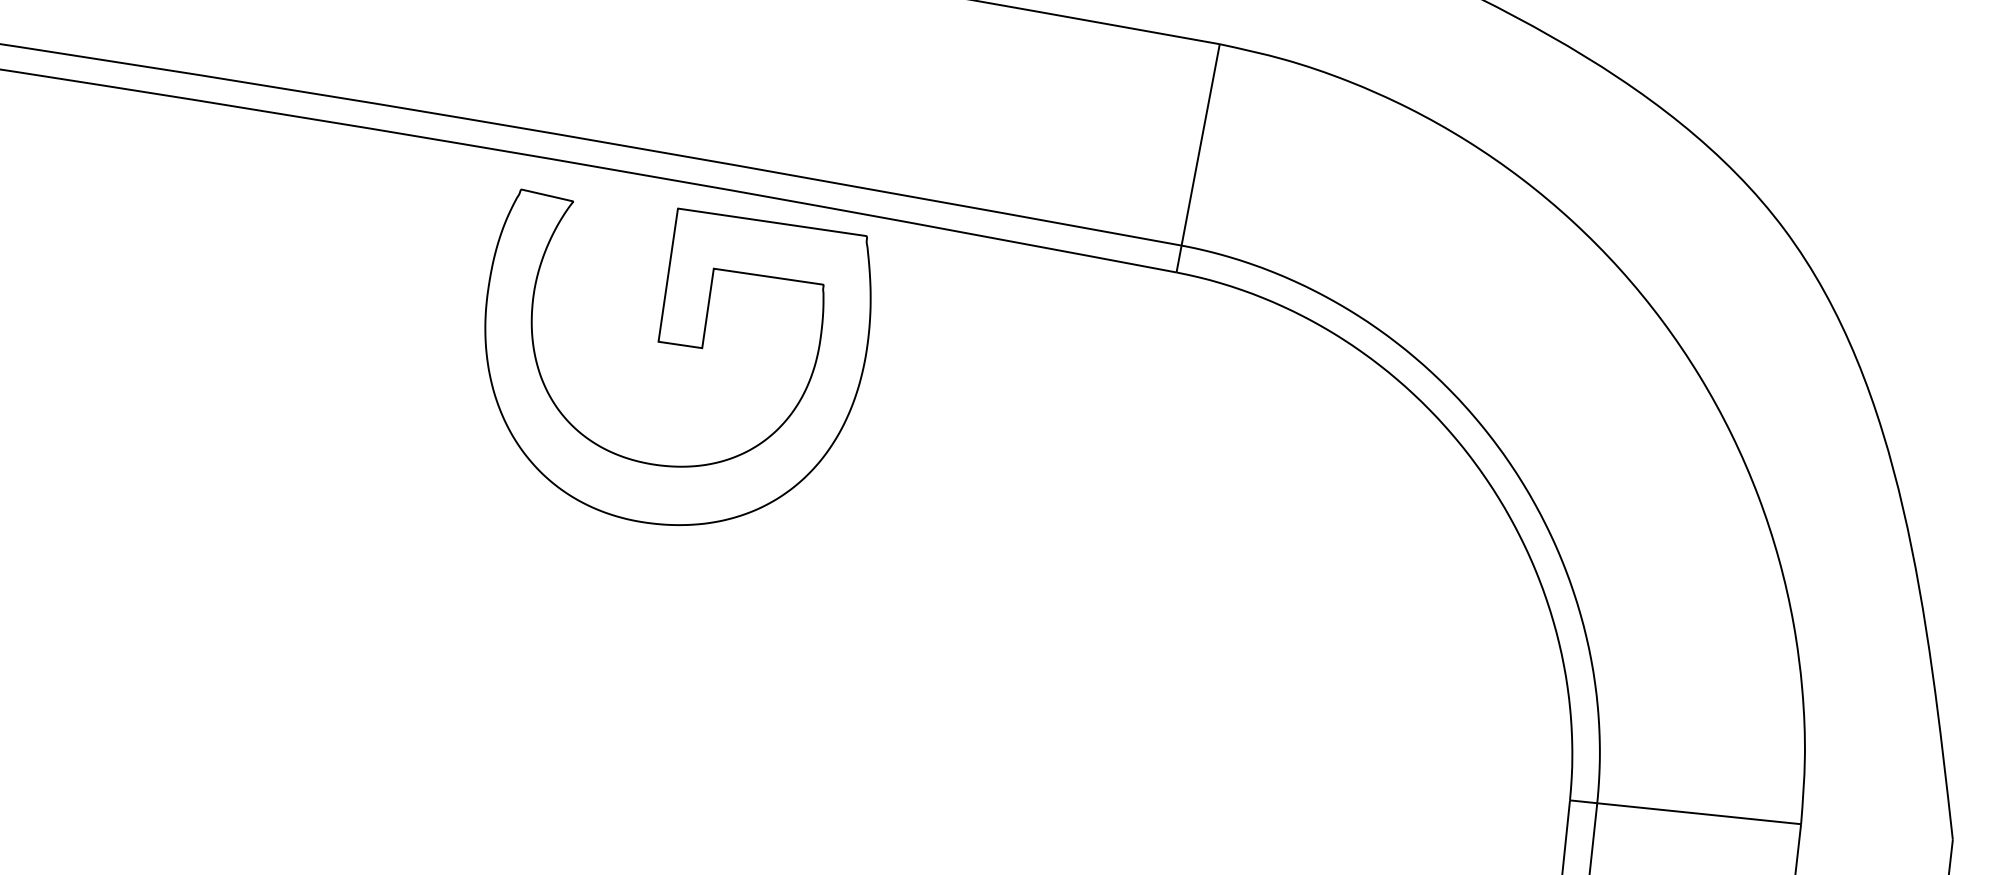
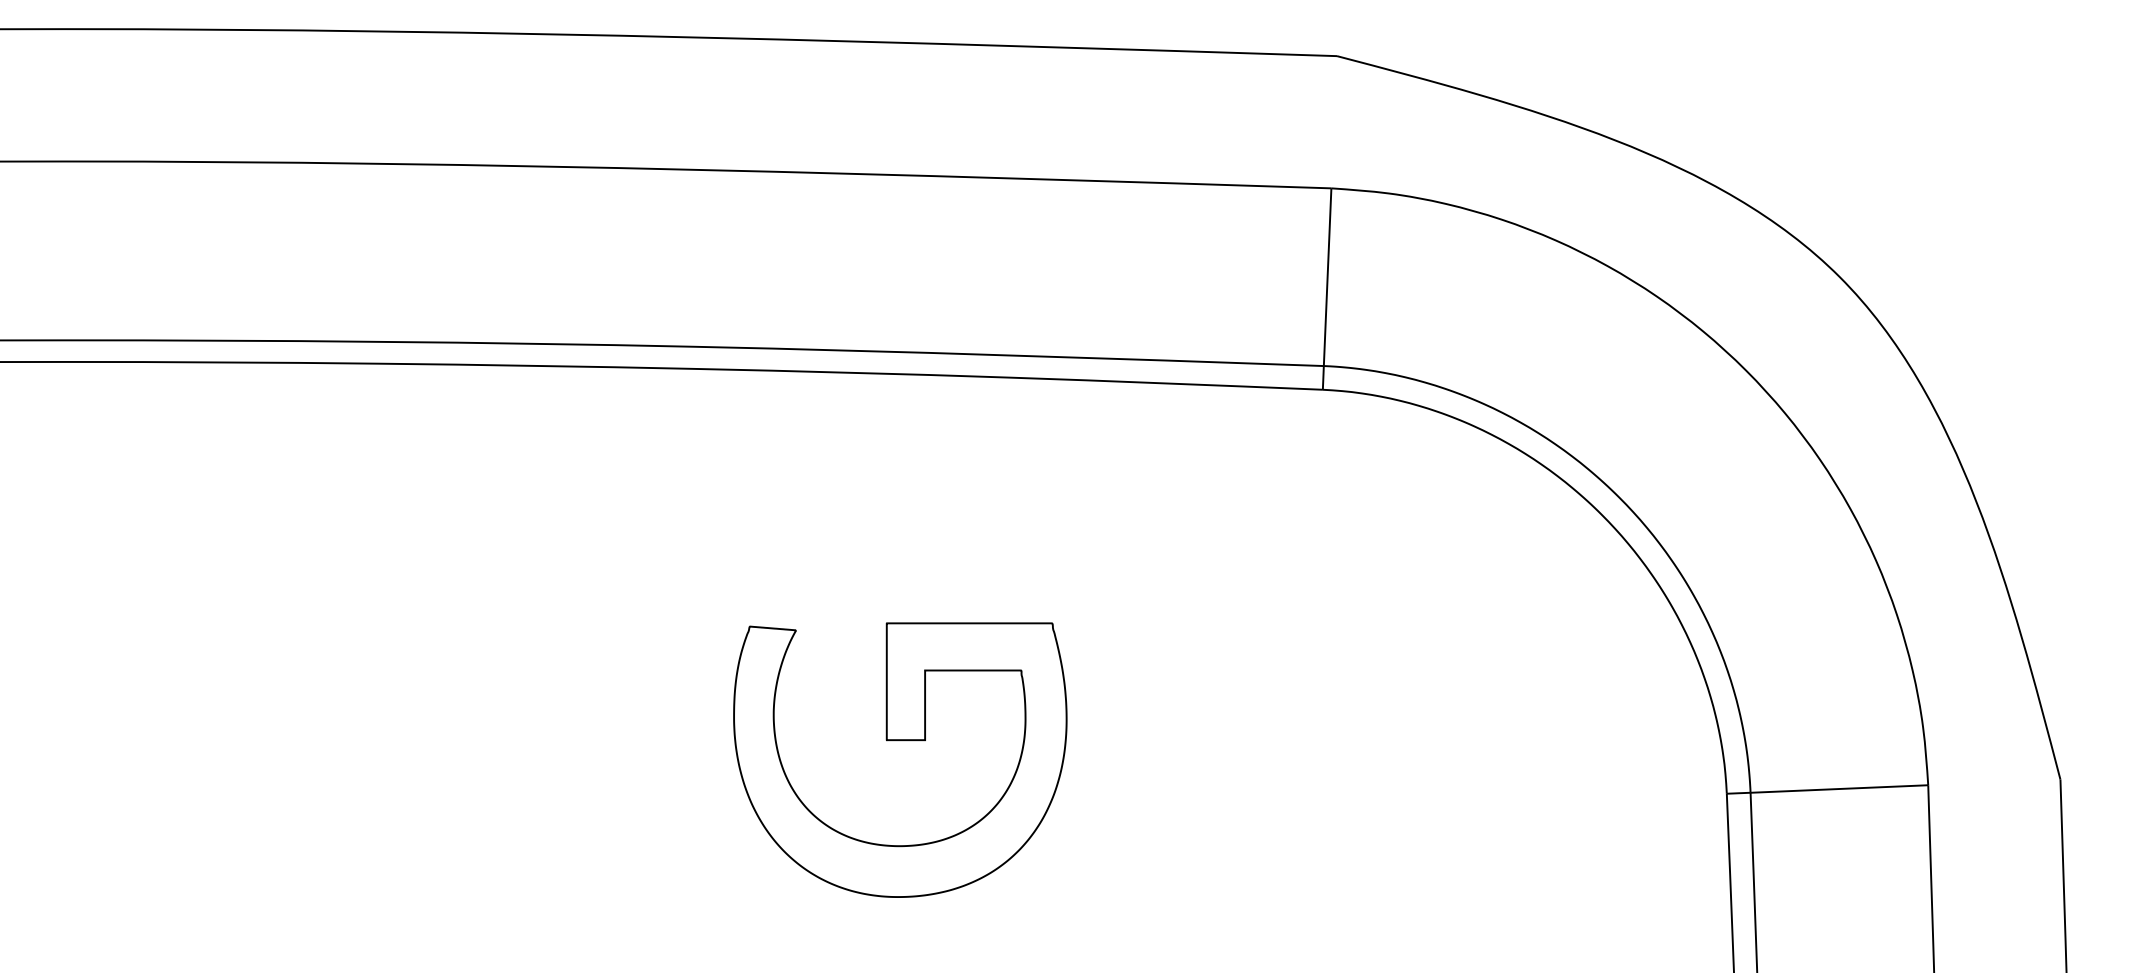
part: (673, 345) -> (900, 741), moved

